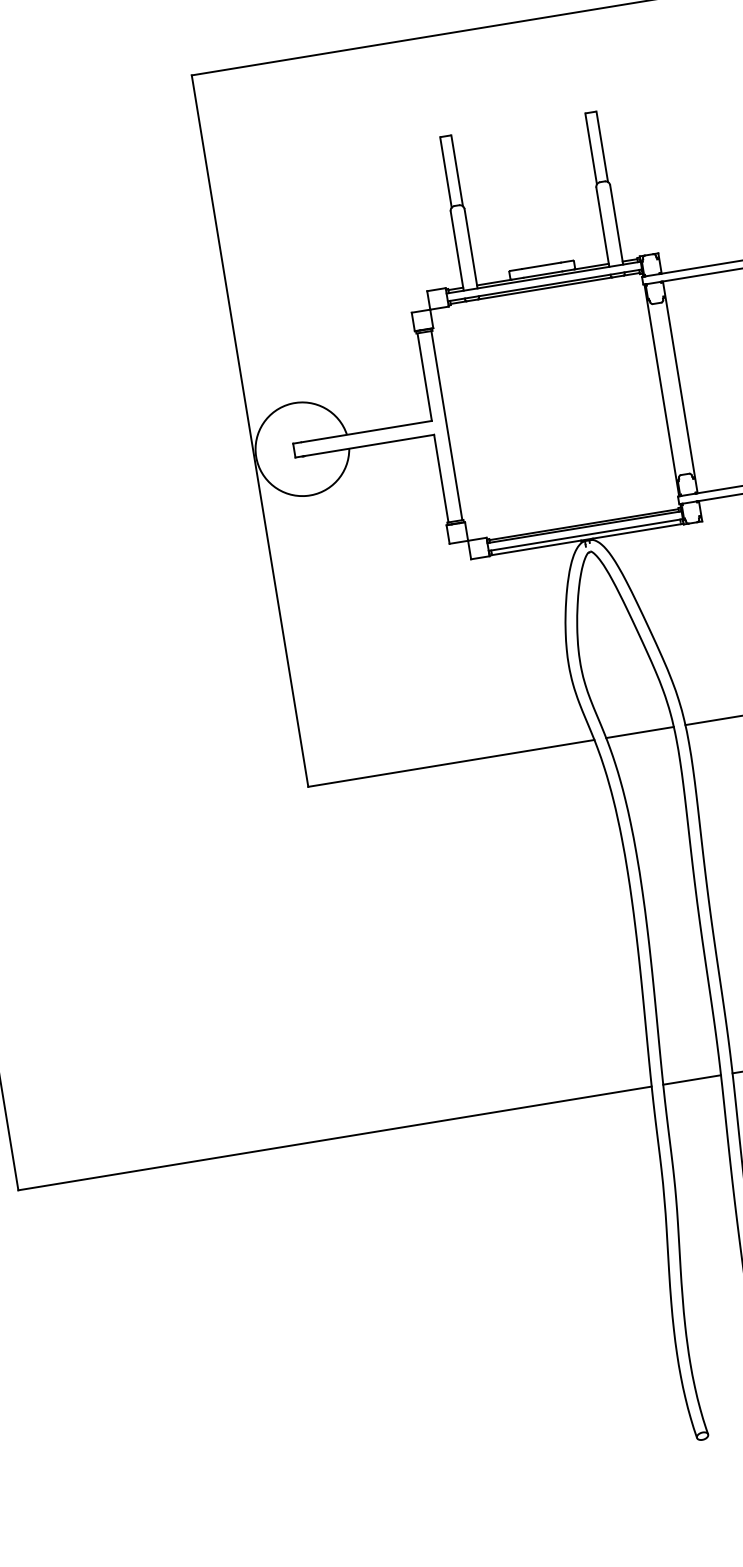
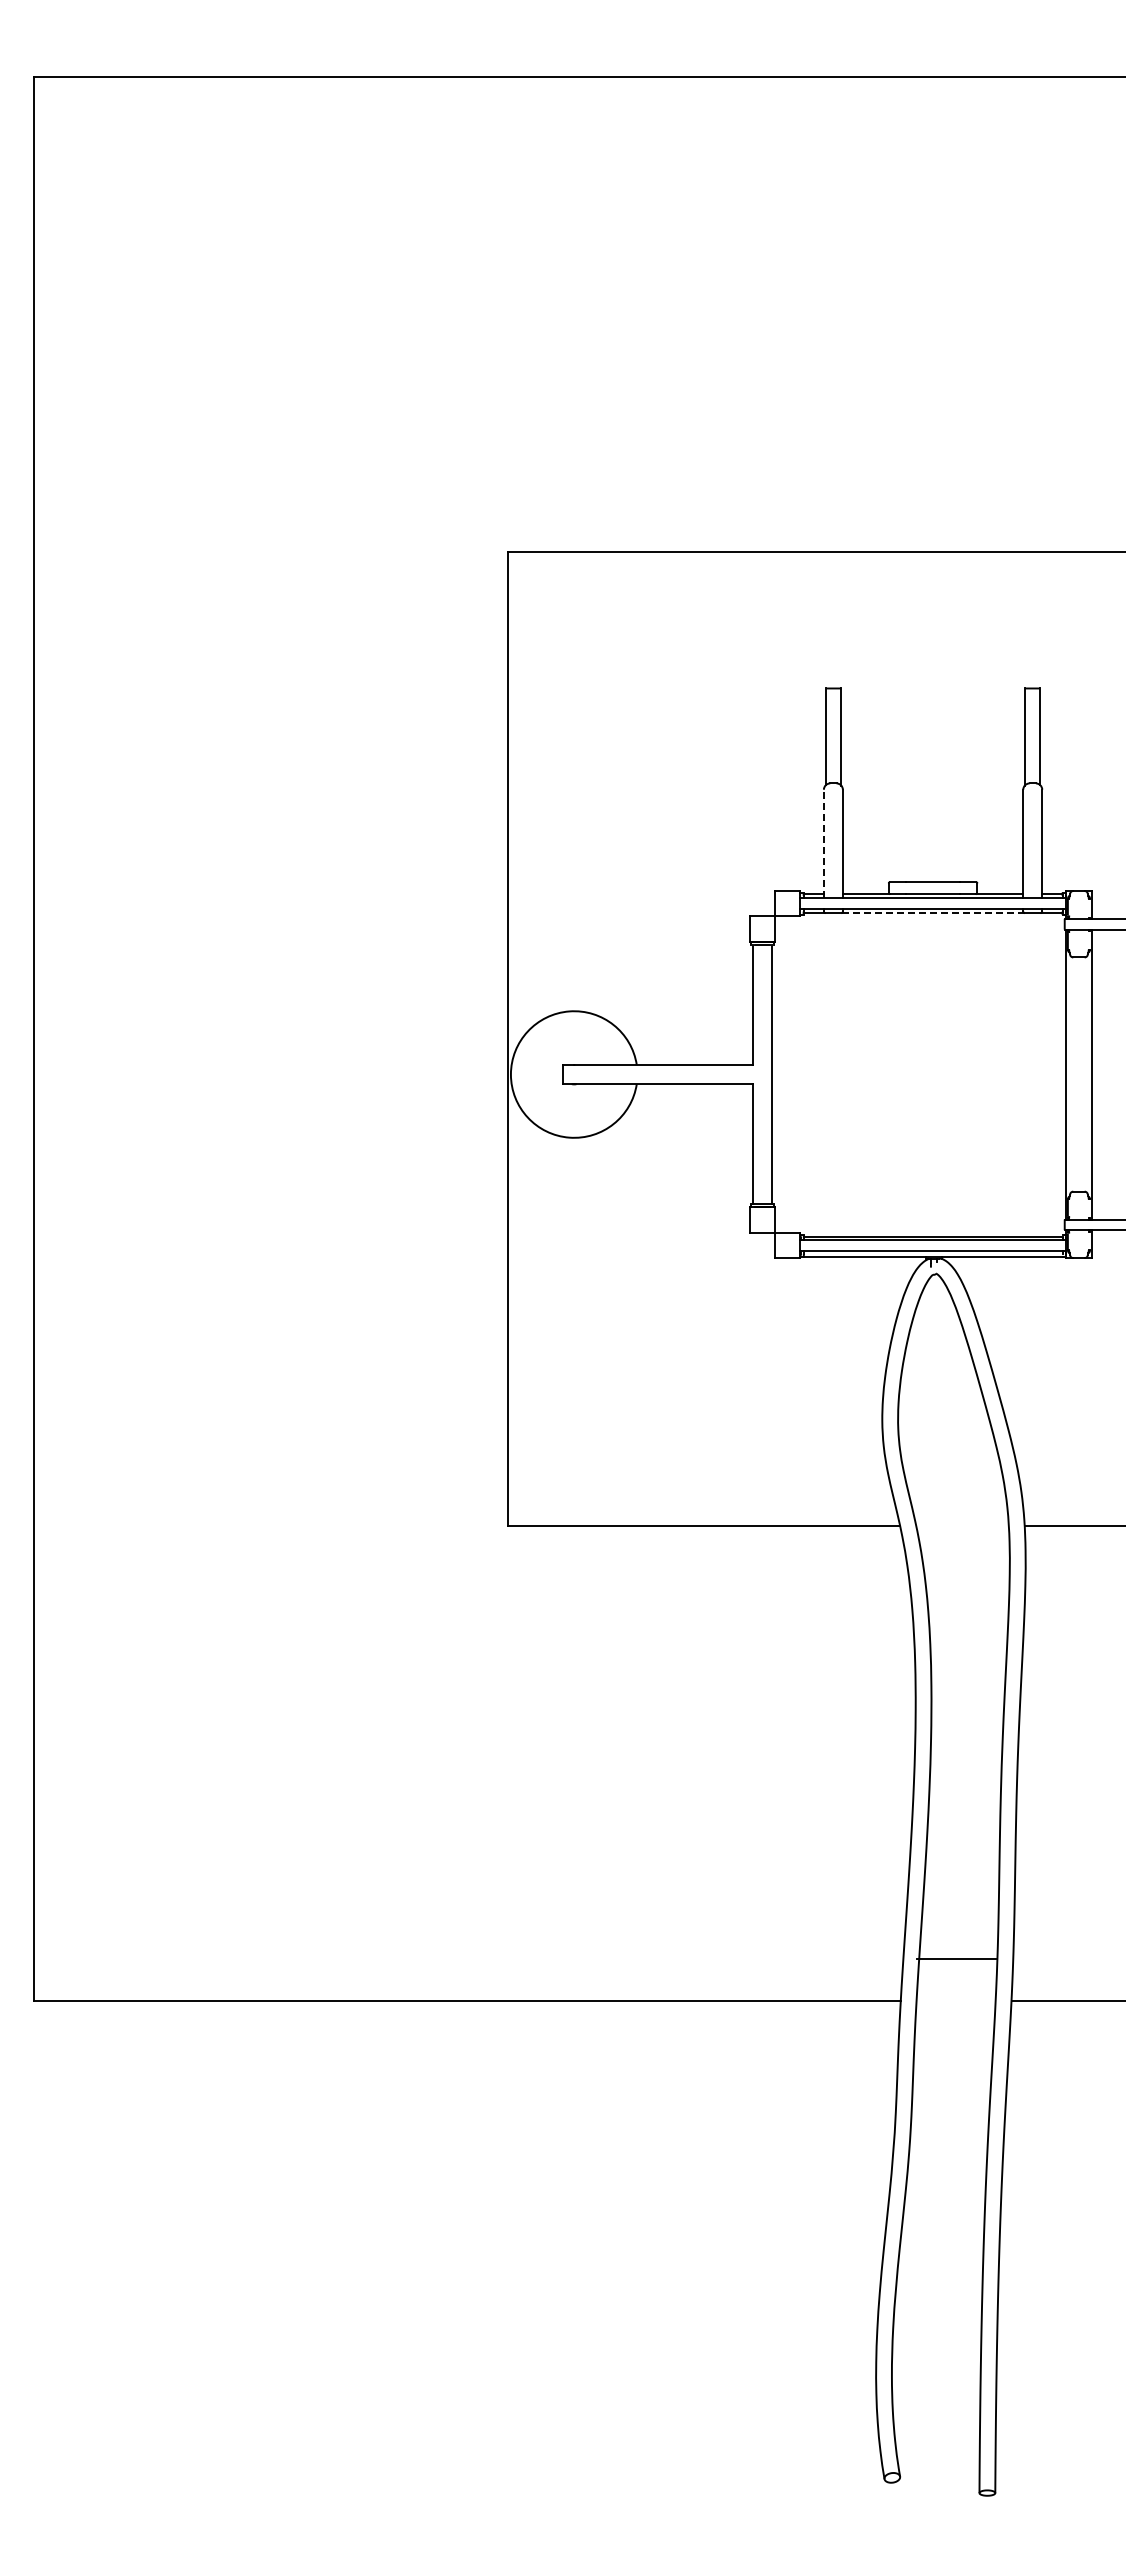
line: (456, 250) -> (823, 843), solid -> dashed
line: (545, 288) -> (933, 913), solid -> dashed
line: (639, 732) -> (962, 1525), removed
line: (691, 1079) -> (955, 1958), moved

